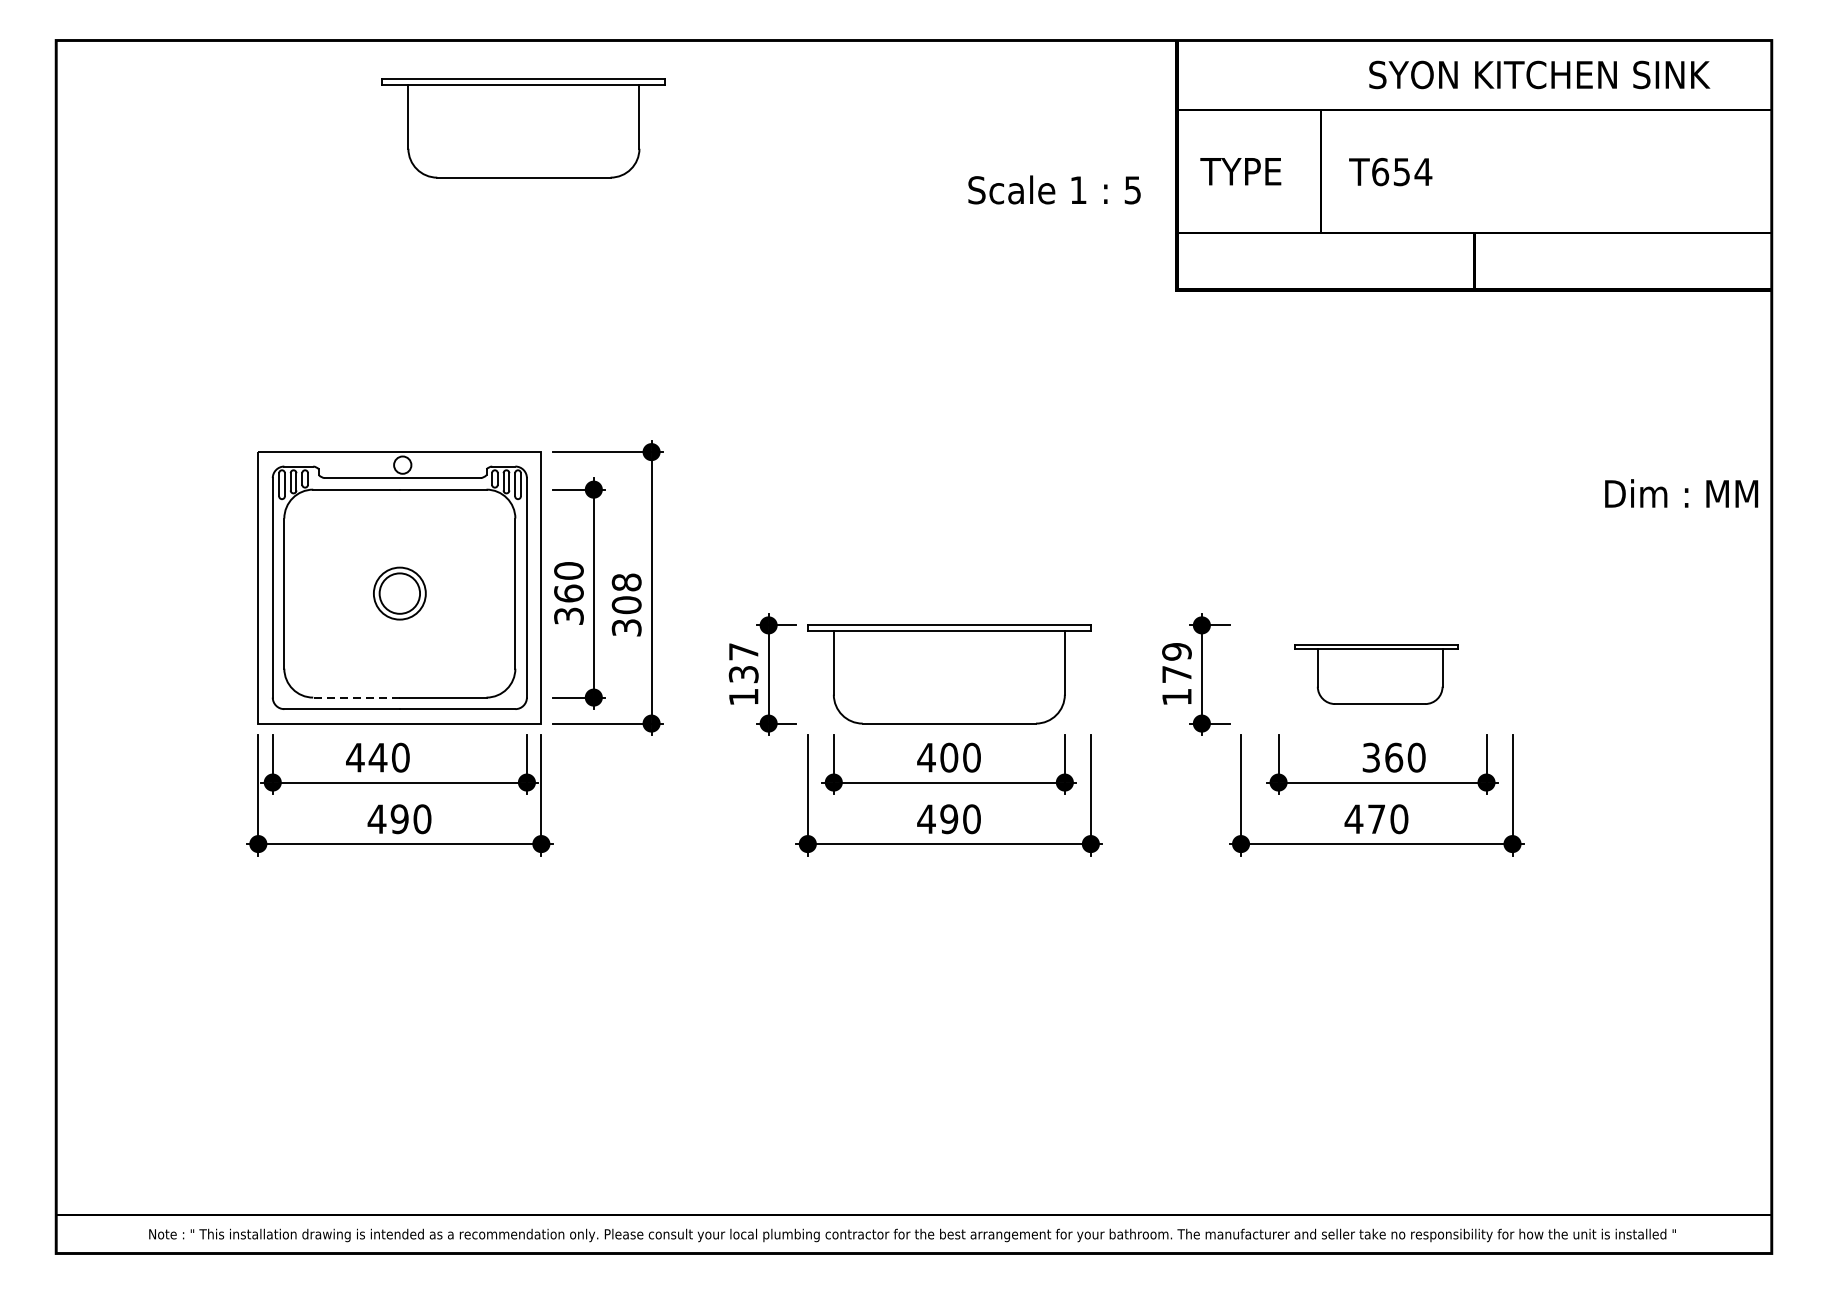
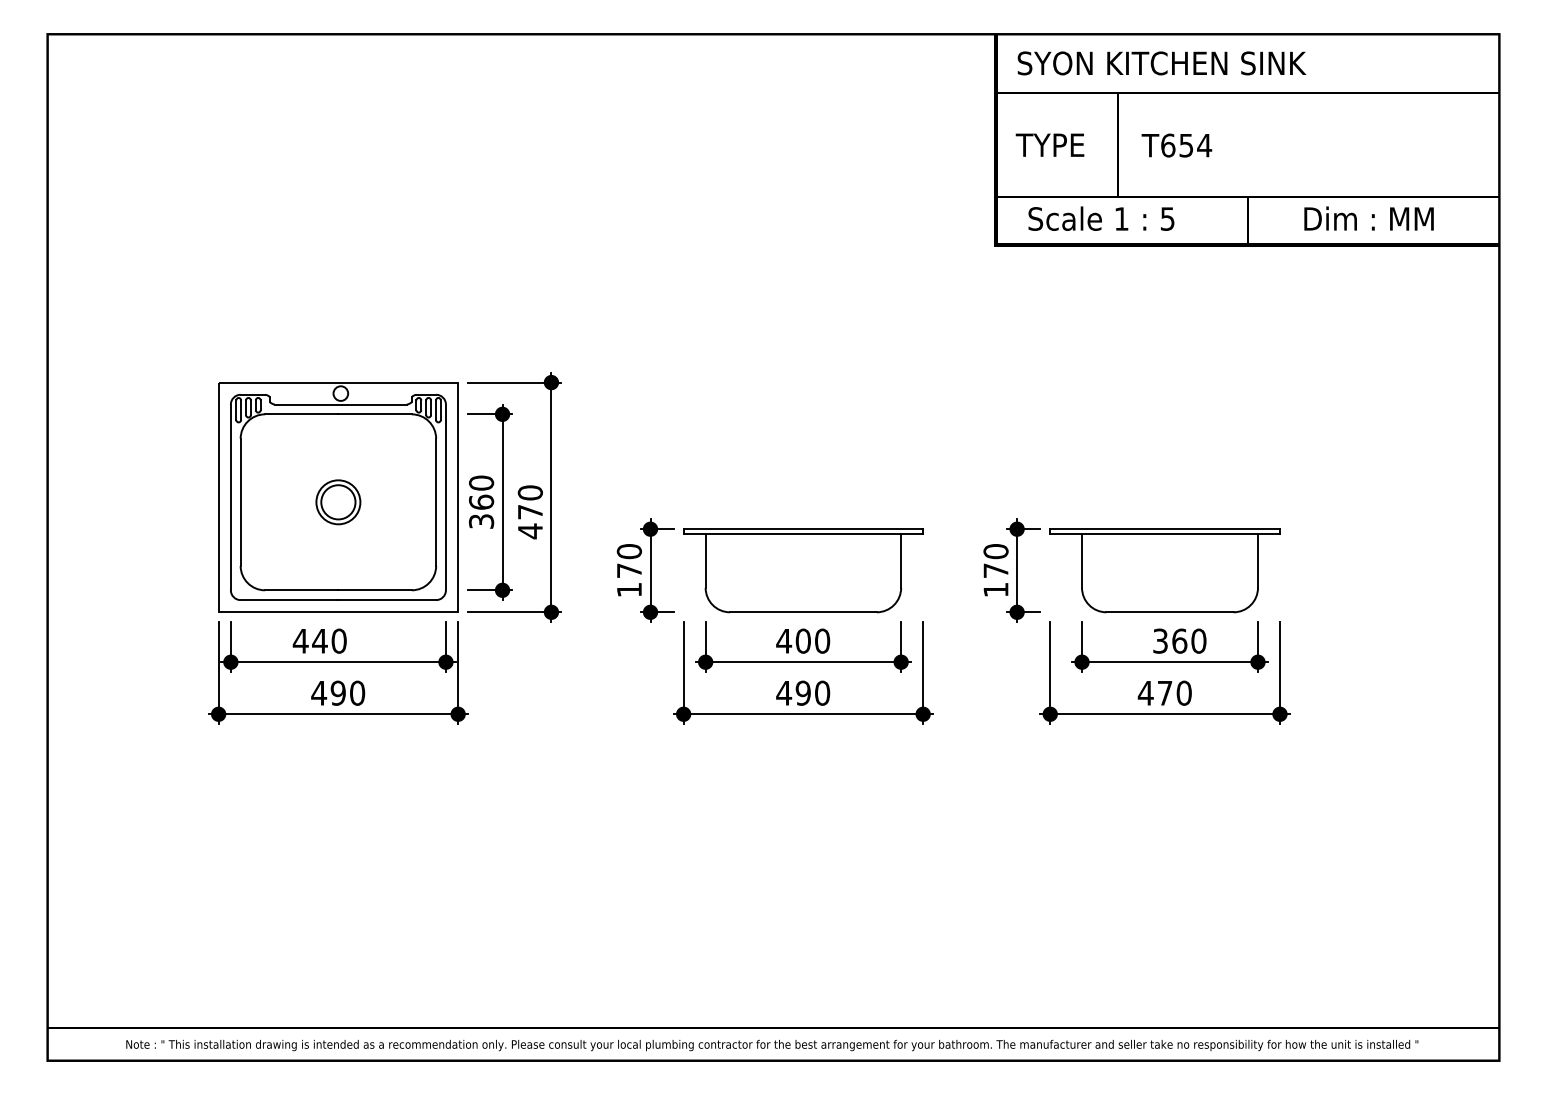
text: (1539, 75) -> (1161, 63), moved
part: (524, 128) -> (443, 108), removed
text: (1054, 189) -> (1101, 218), moved
text: (1680, 493) -> (1368, 218), moved
text: (626, 605) -> (530, 512), 308 -> 470
text: (1176, 651) -> (995, 551), 179 -> 170
text: (743, 662) -> (629, 560), 137 -> 170
part: (1376, 674) -> (1164, 570), size x1.67
line: (356, 697) -> (301, 590), dashed -> solid

